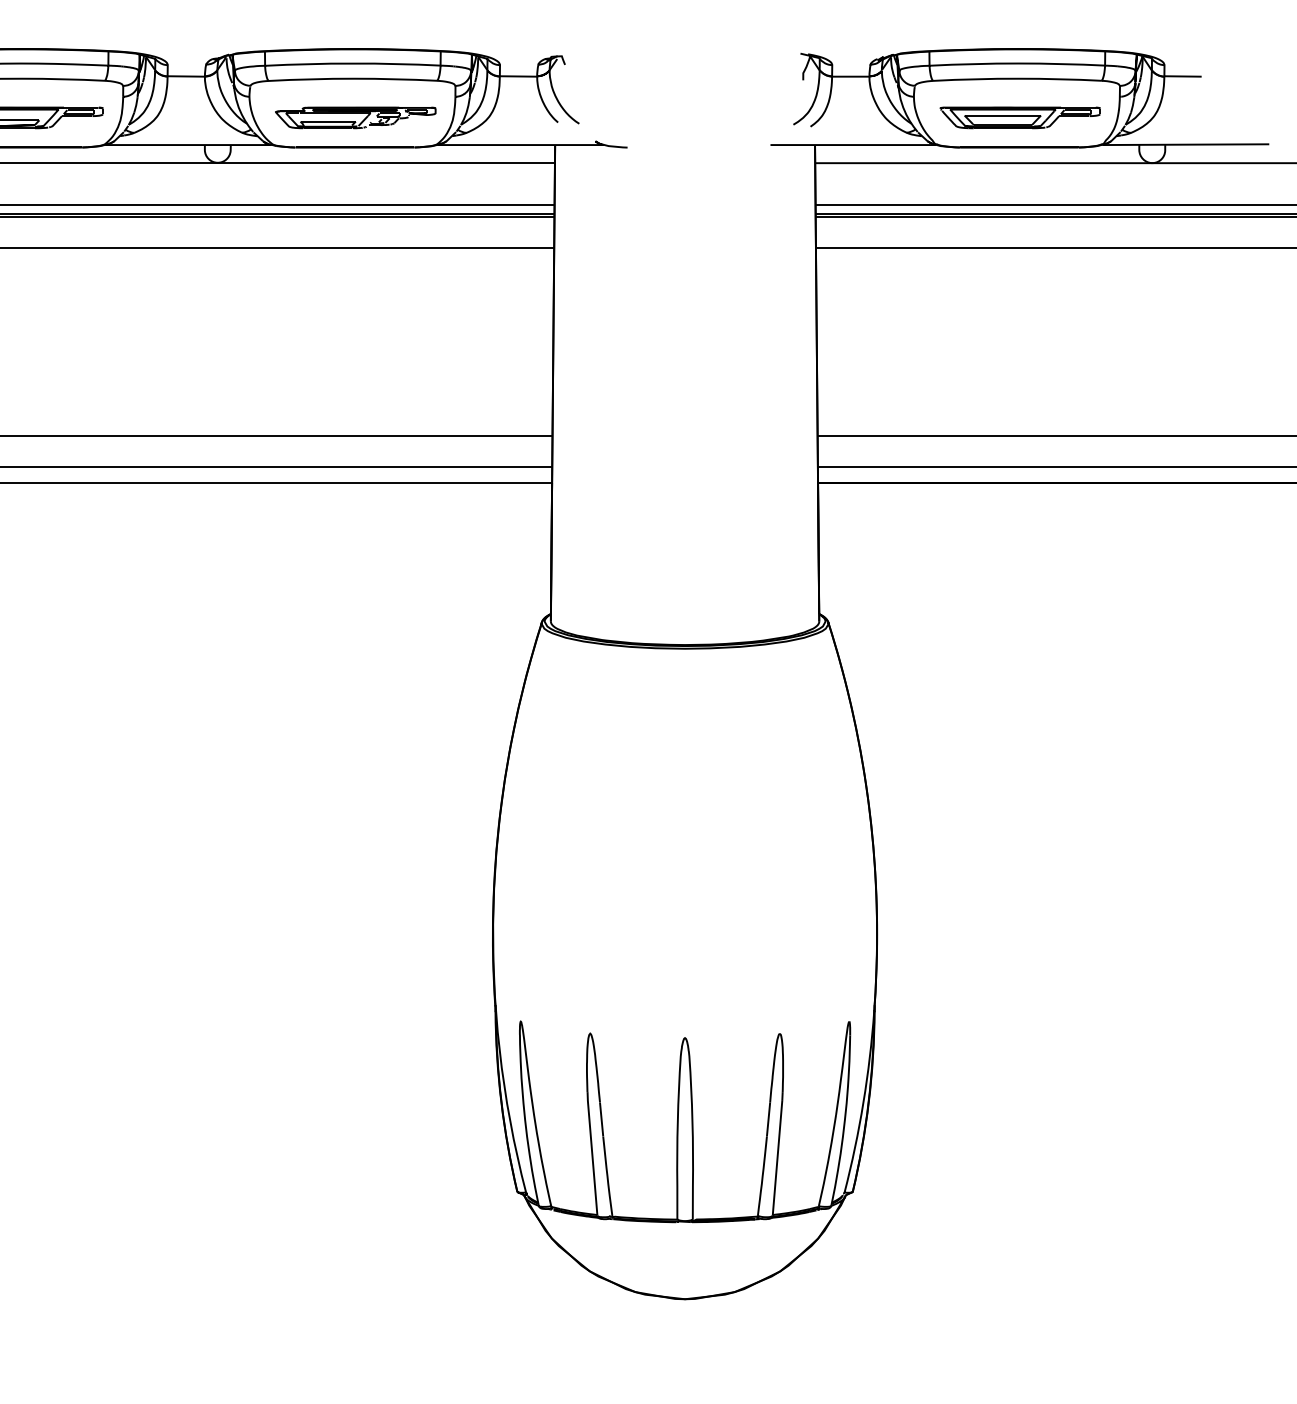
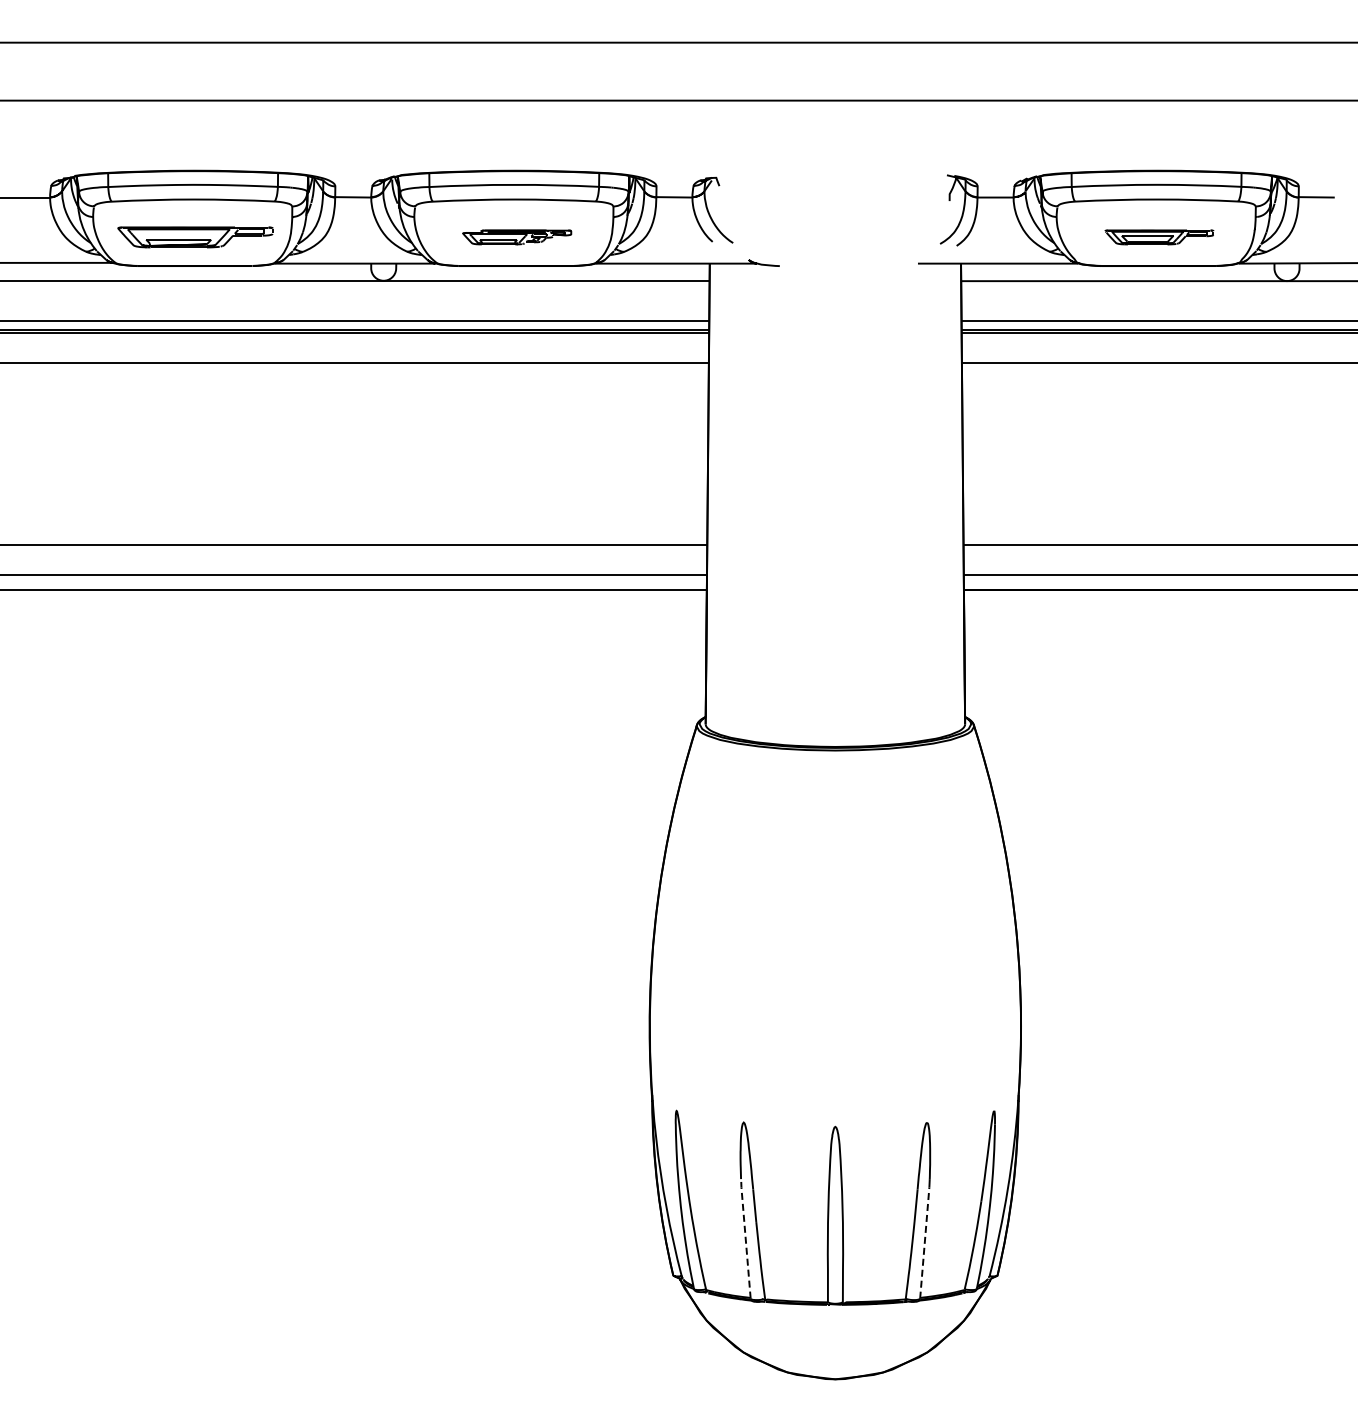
part: (356, 118) -> (517, 237), size x0.7
part: (1020, 118) -> (1159, 237), size x0.7
line: (592, 1153) -> (745, 1238), solid -> dashed
line: (777, 1158) -> (924, 1243), solid -> dashed

